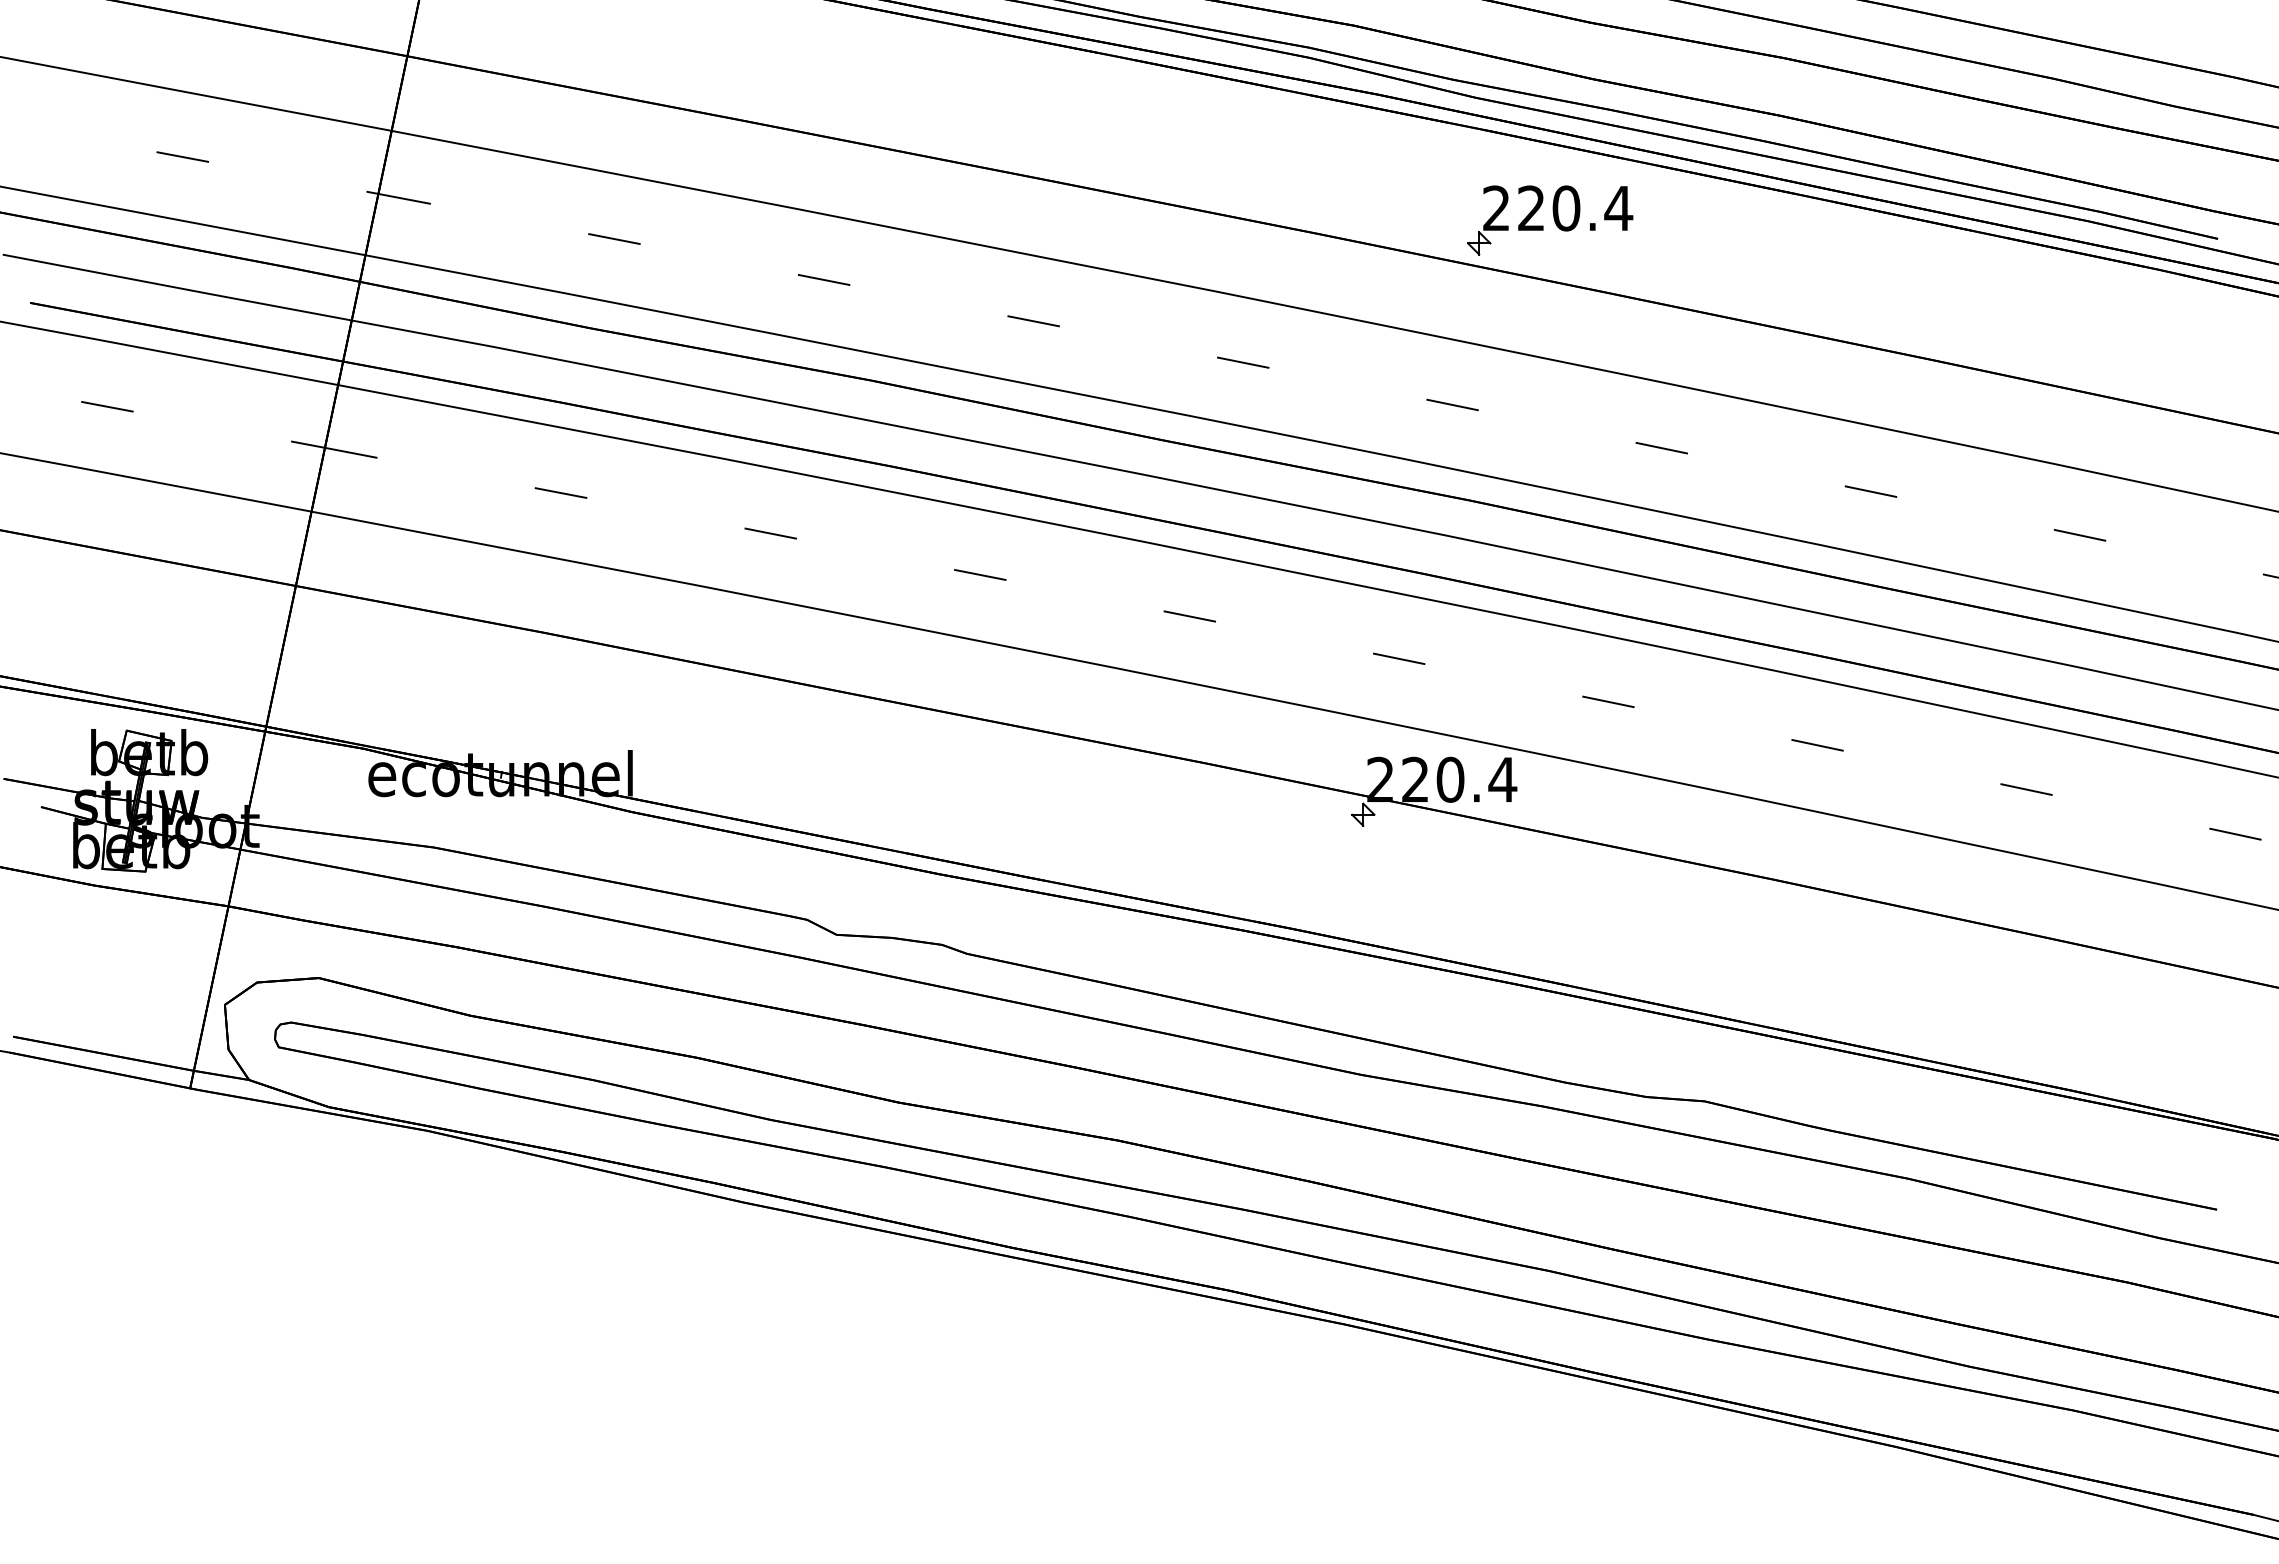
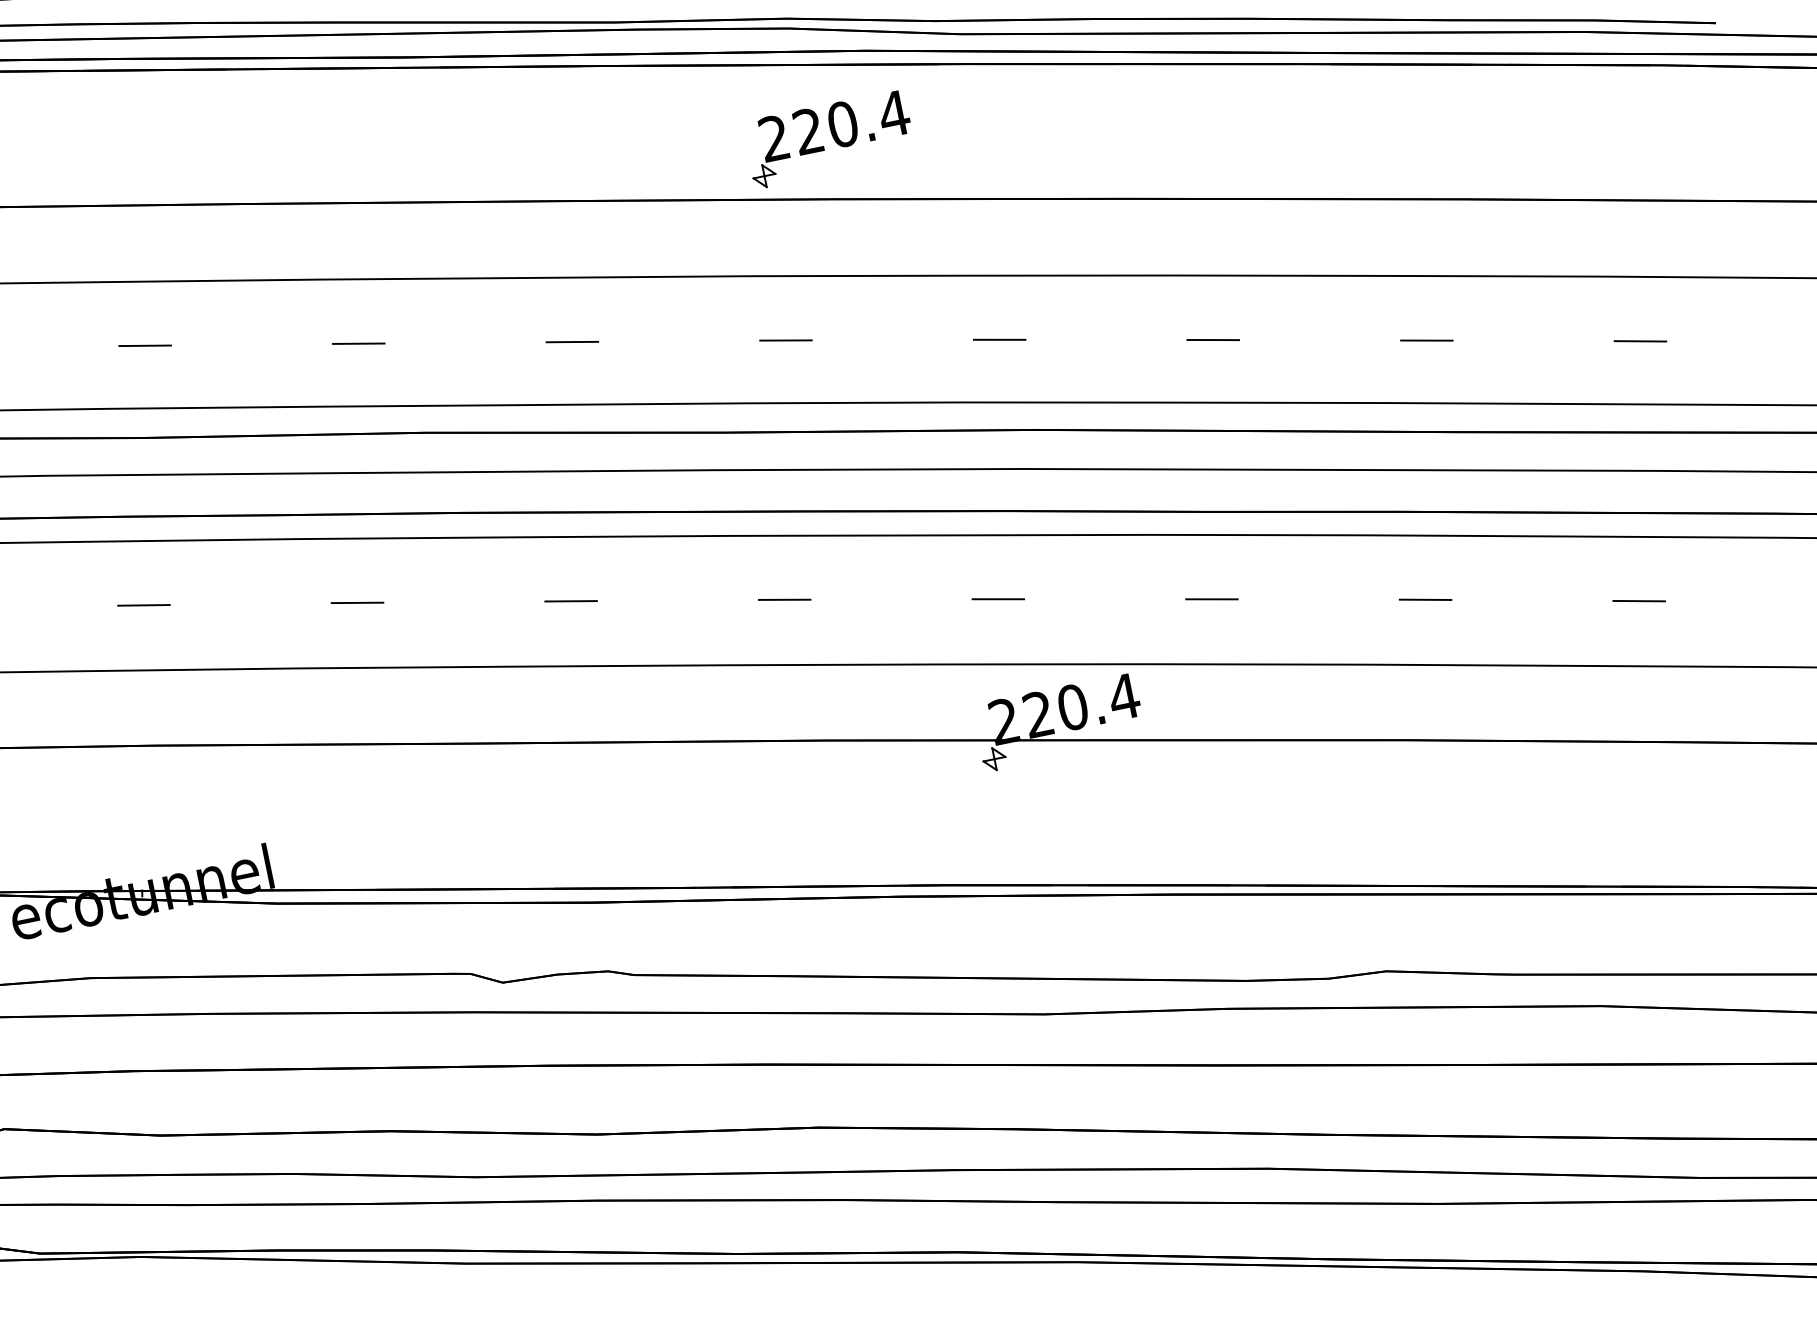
part: (1550, 220) -> (829, 139), moved

